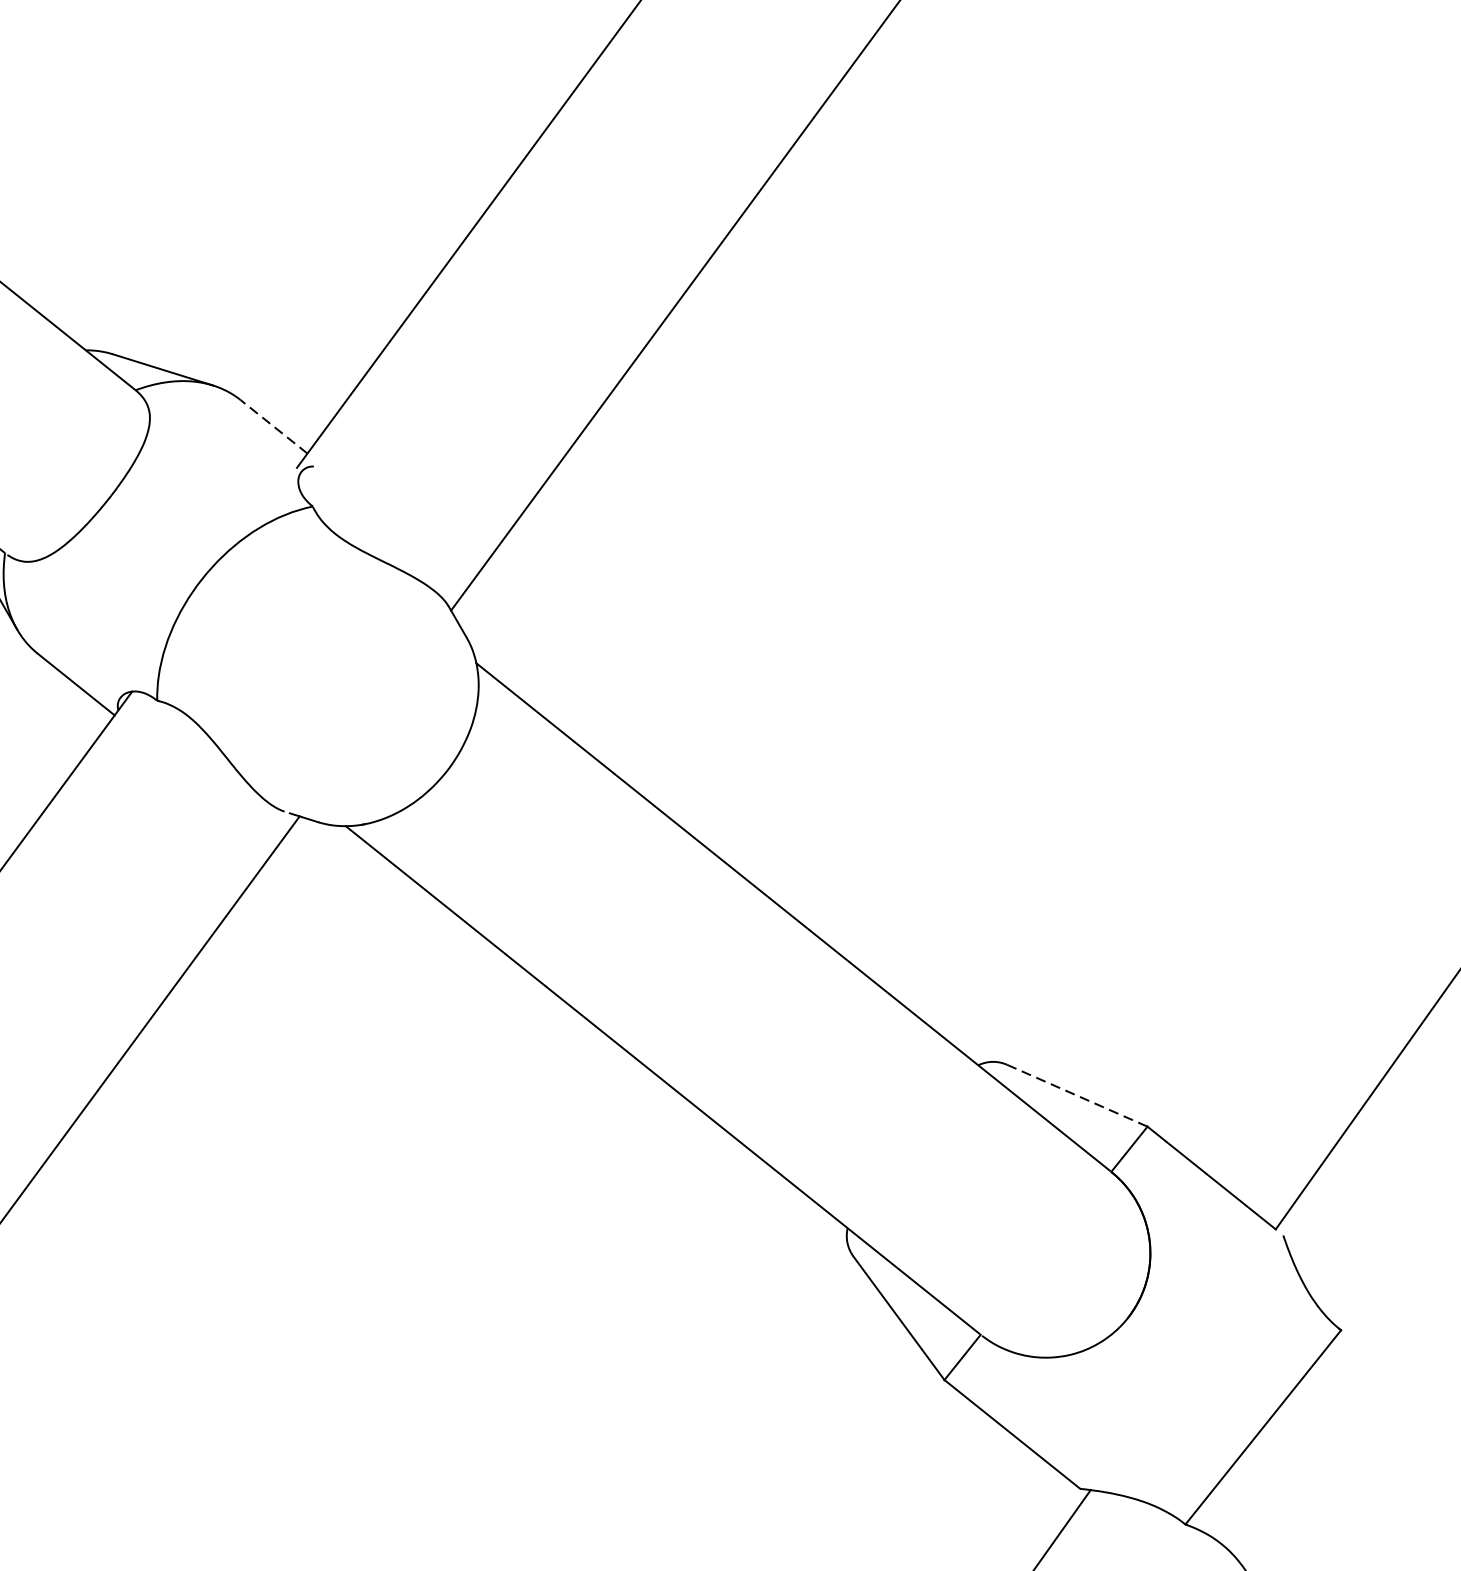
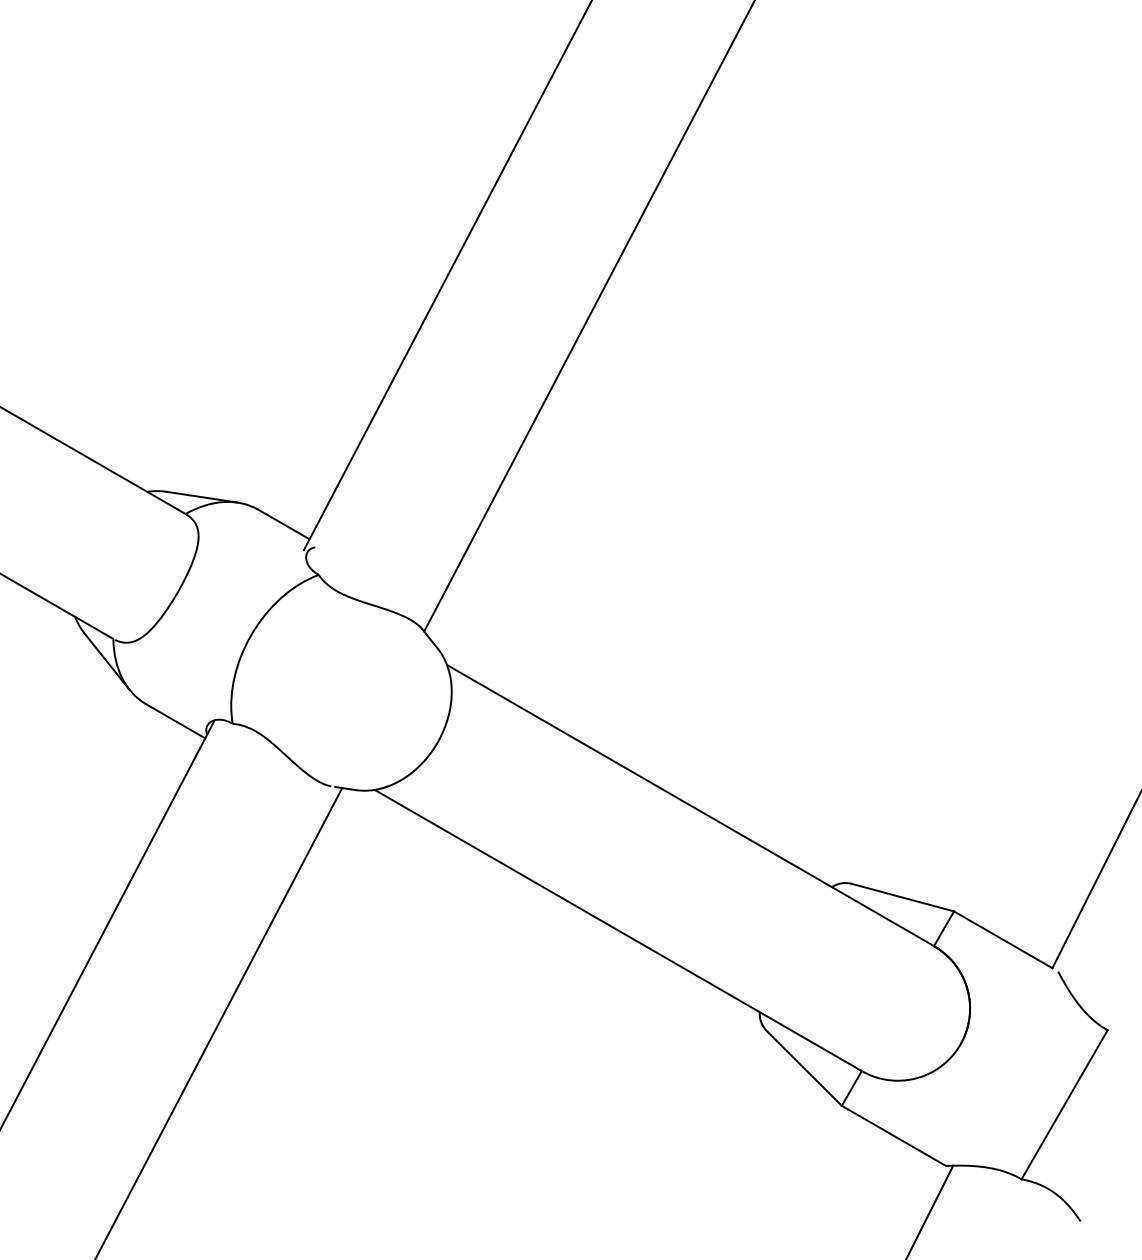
line: (273, 426) -> (283, 524), dashed -> solid
line: (1078, 1095) -> (903, 897), dashed -> solid

